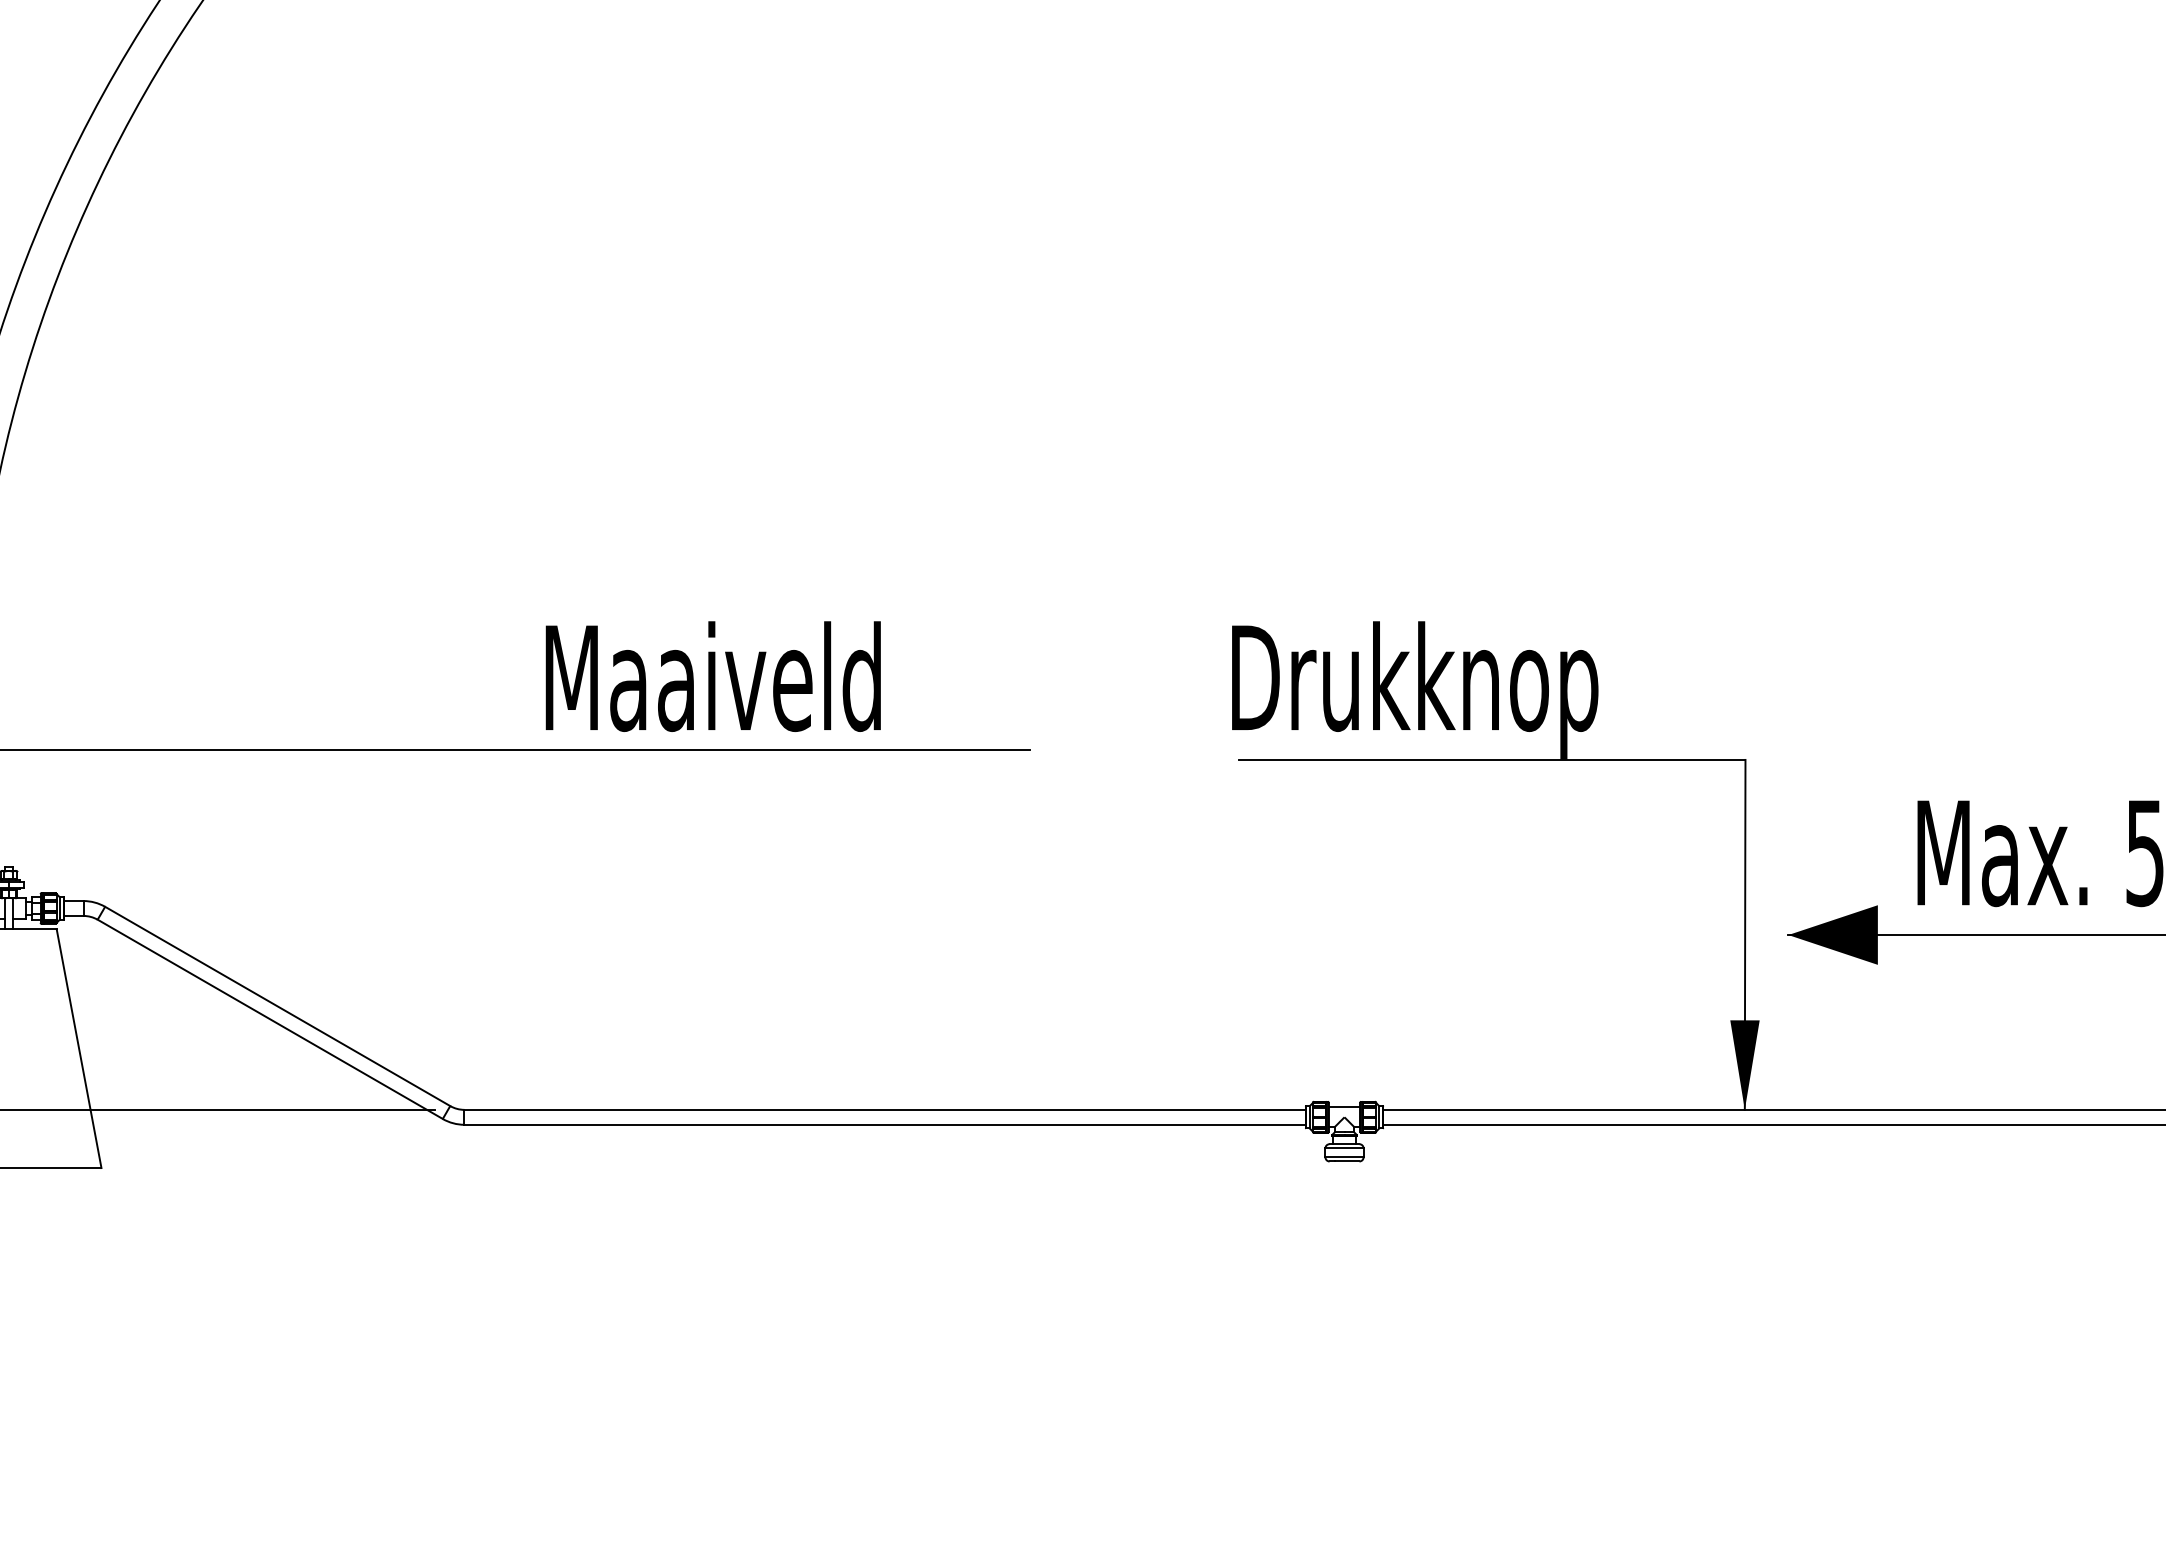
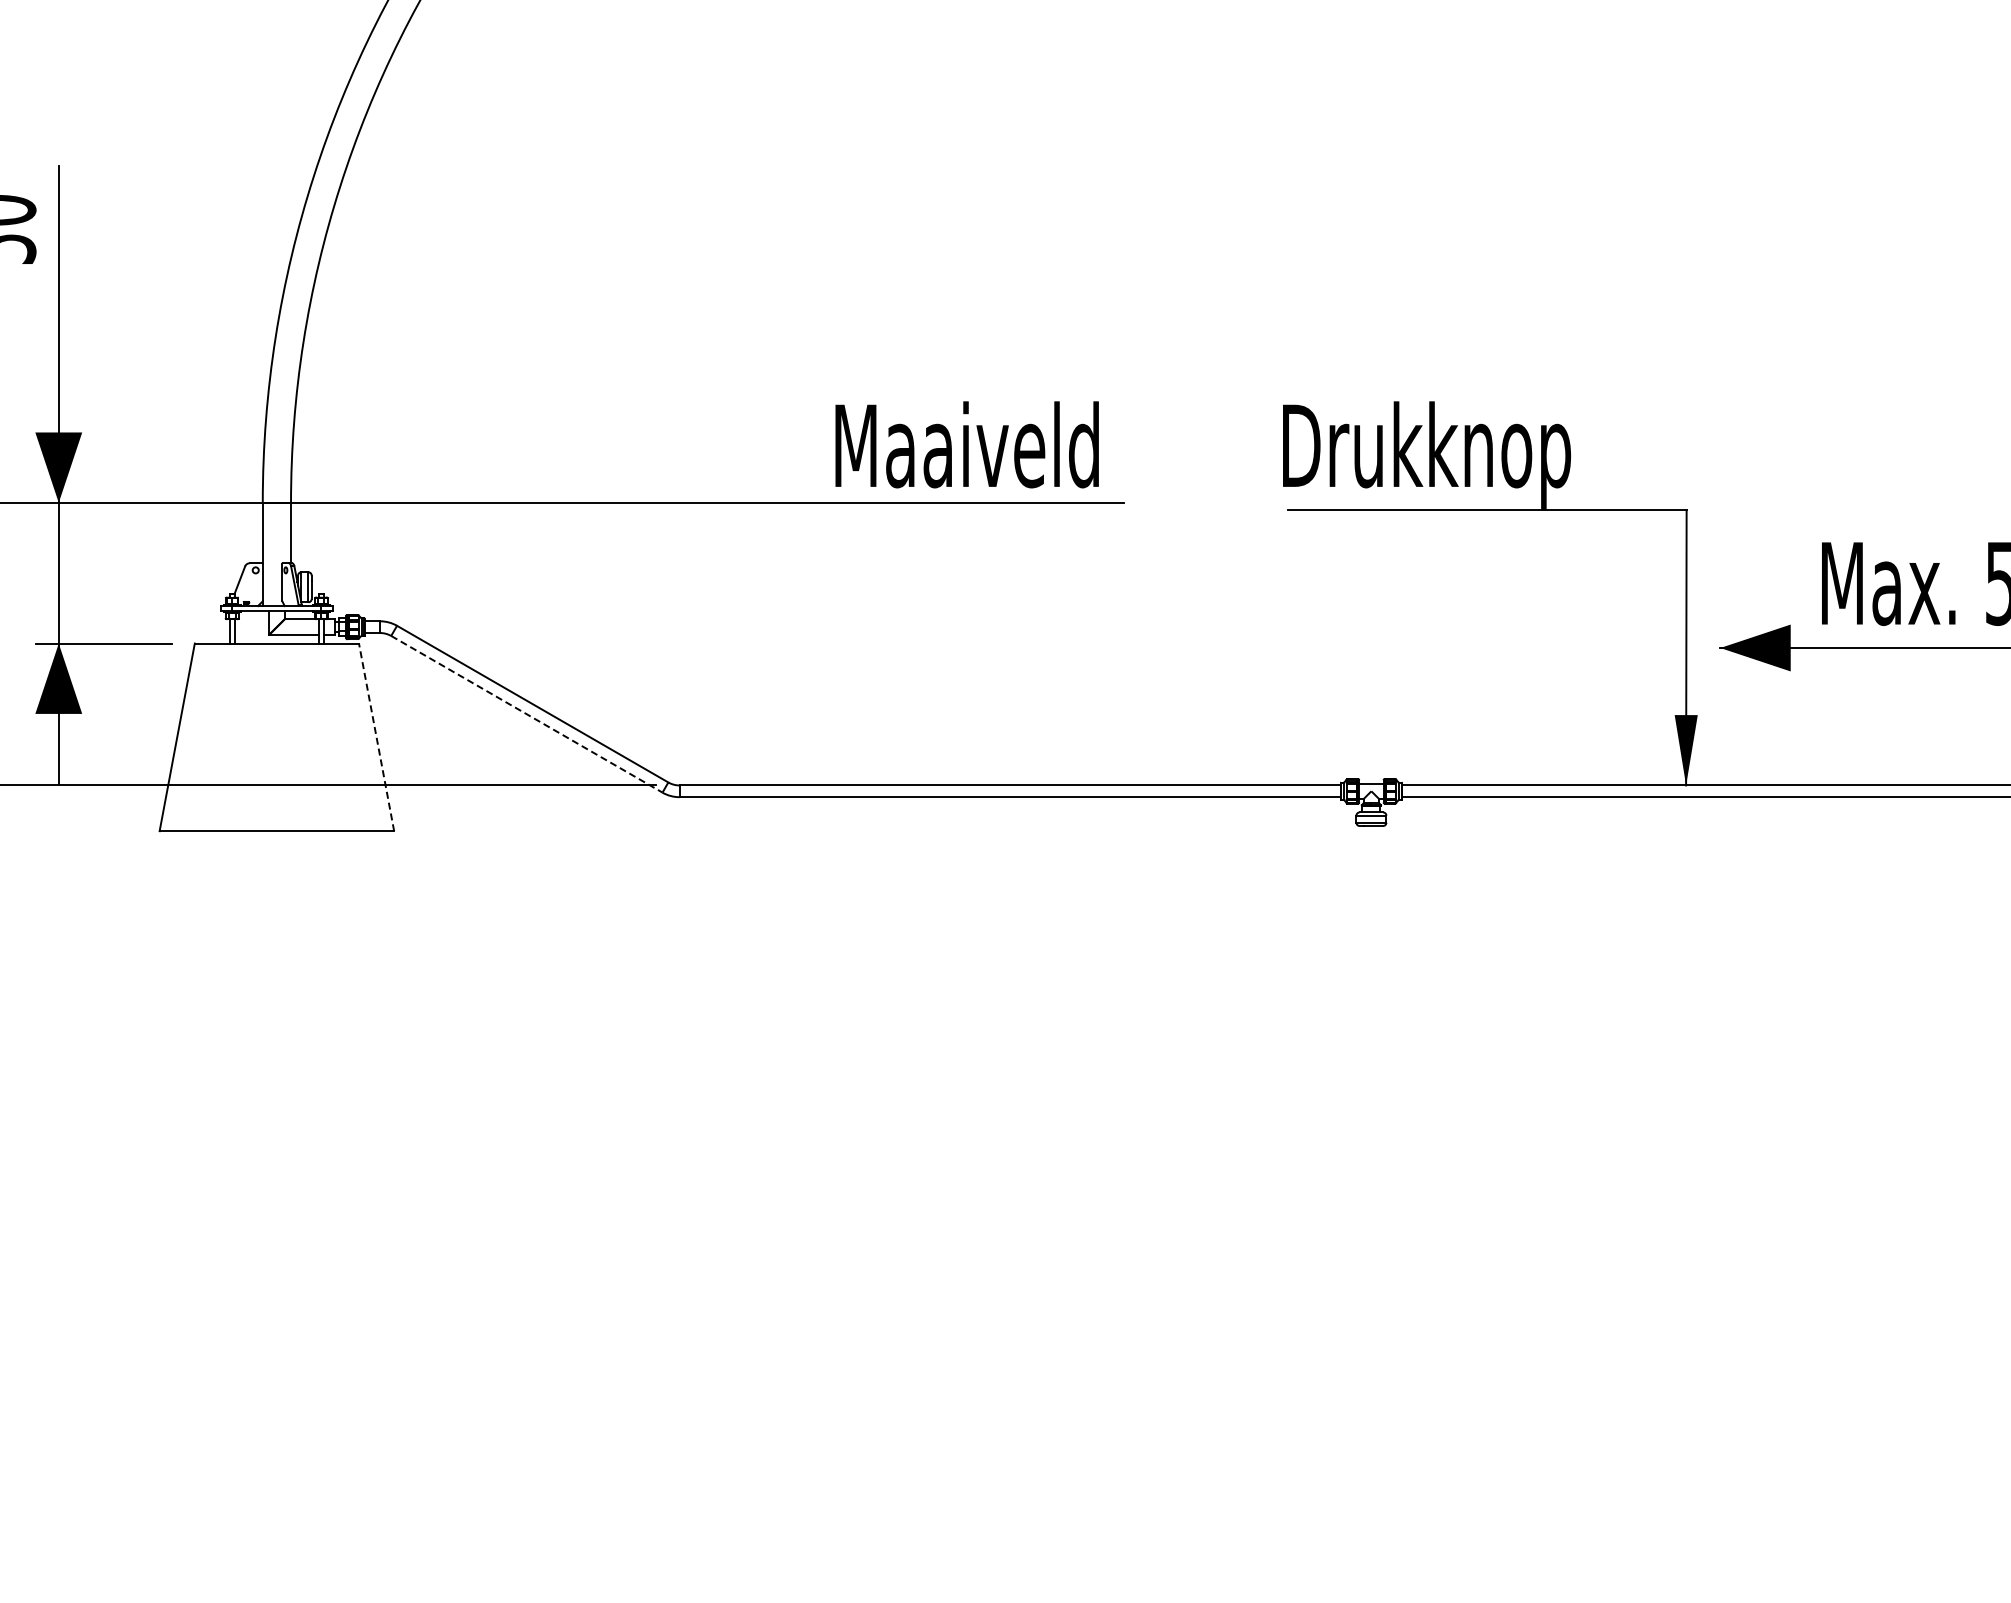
text: (712, 676) -> (966, 444), moved
line: (269, 1019) -> (526, 714), solid -> dashed
line: (78, 1047) -> (376, 736), solid -> dashed

